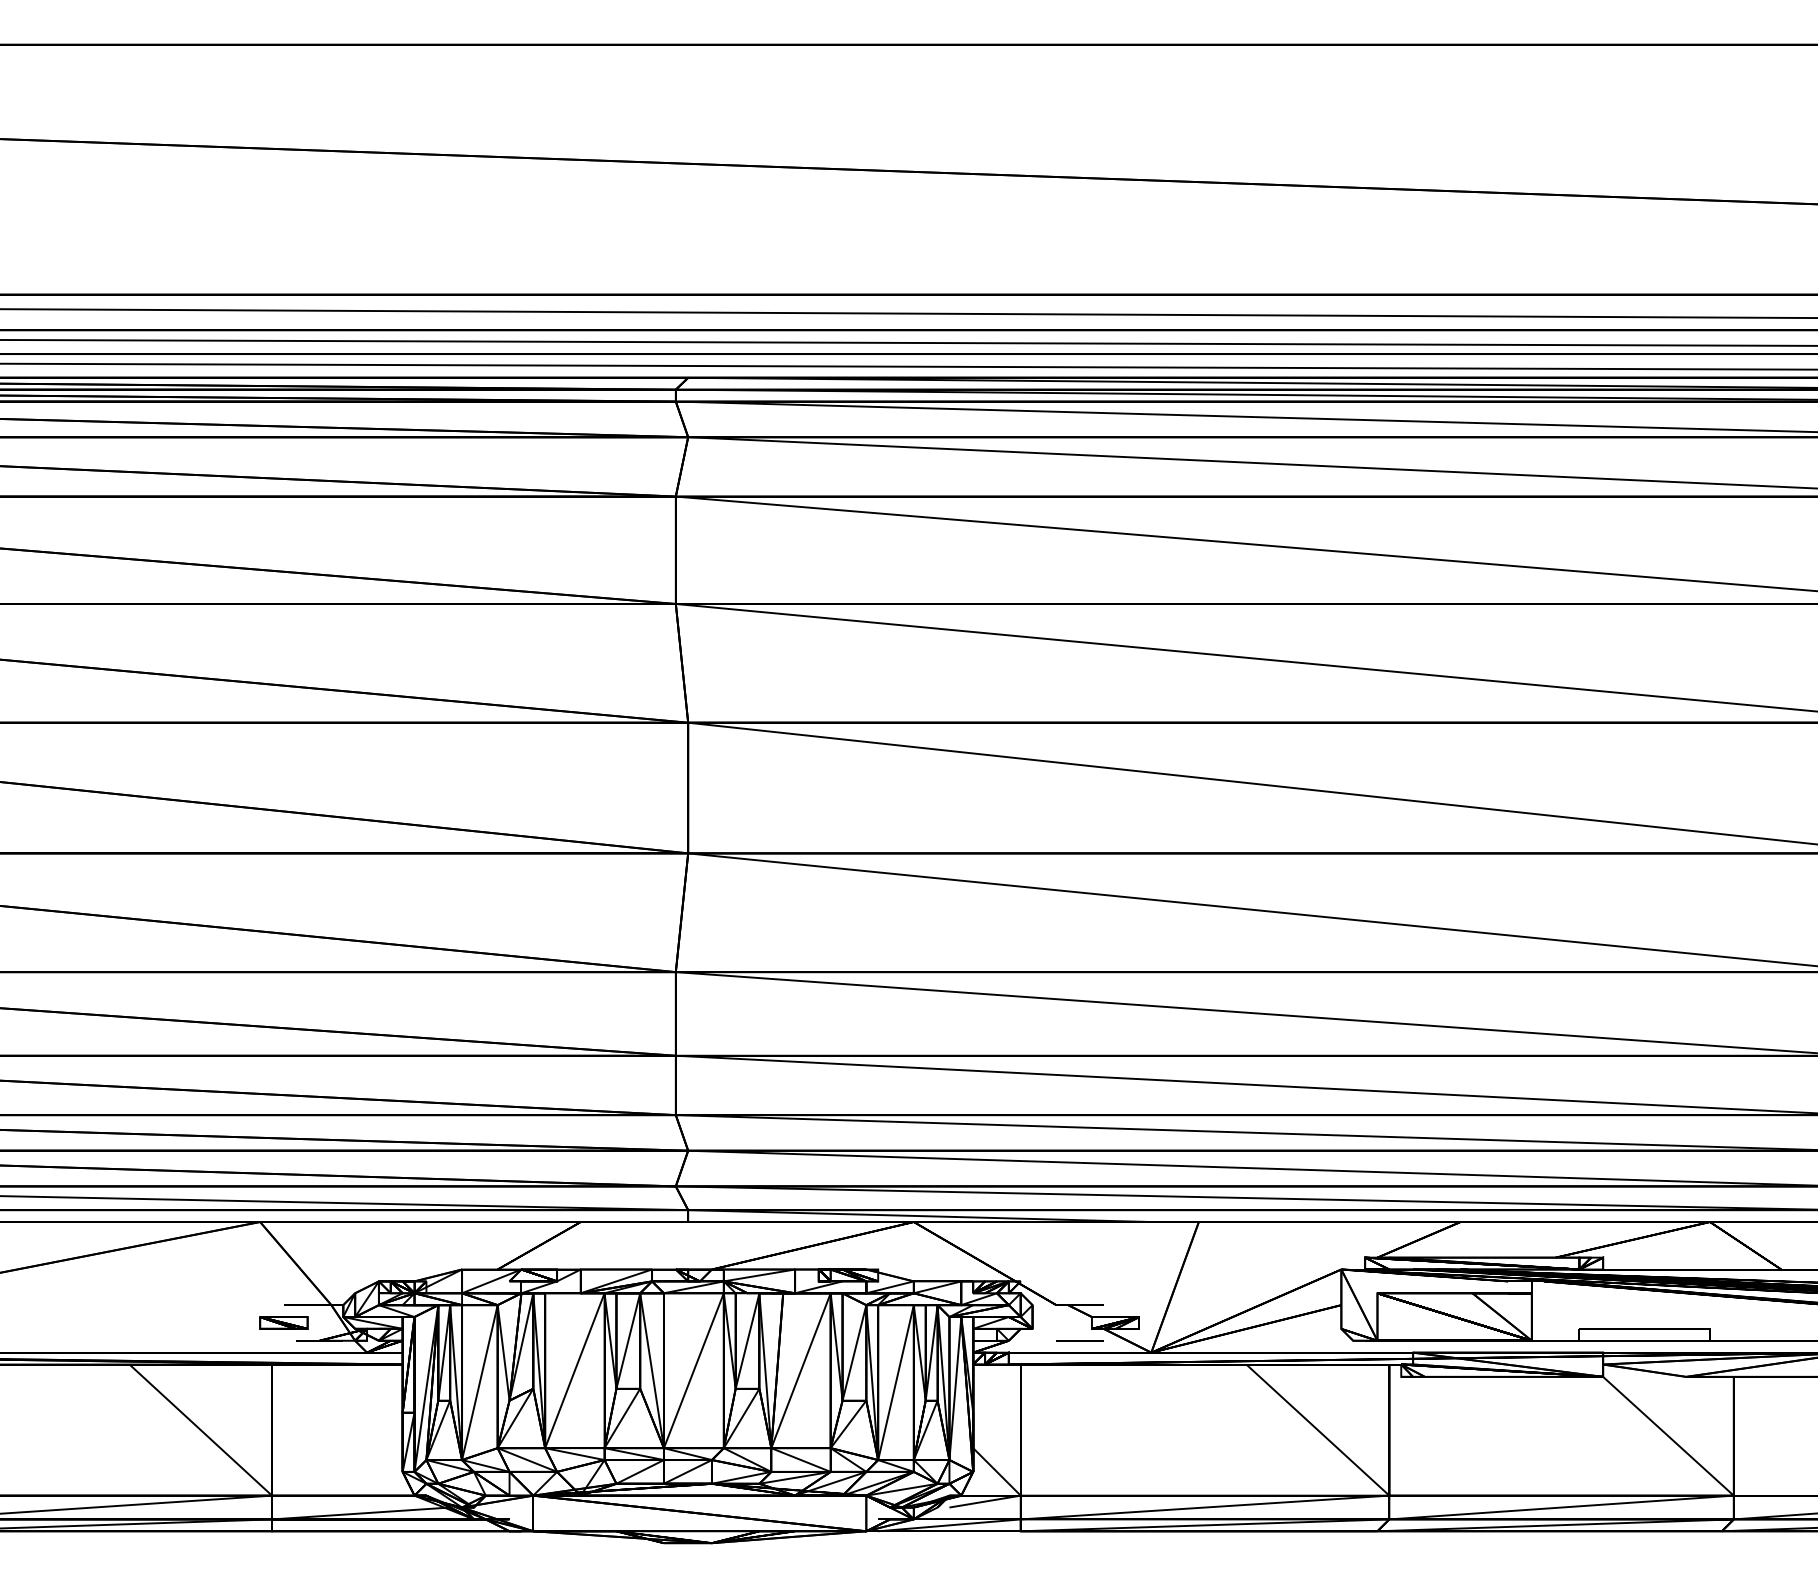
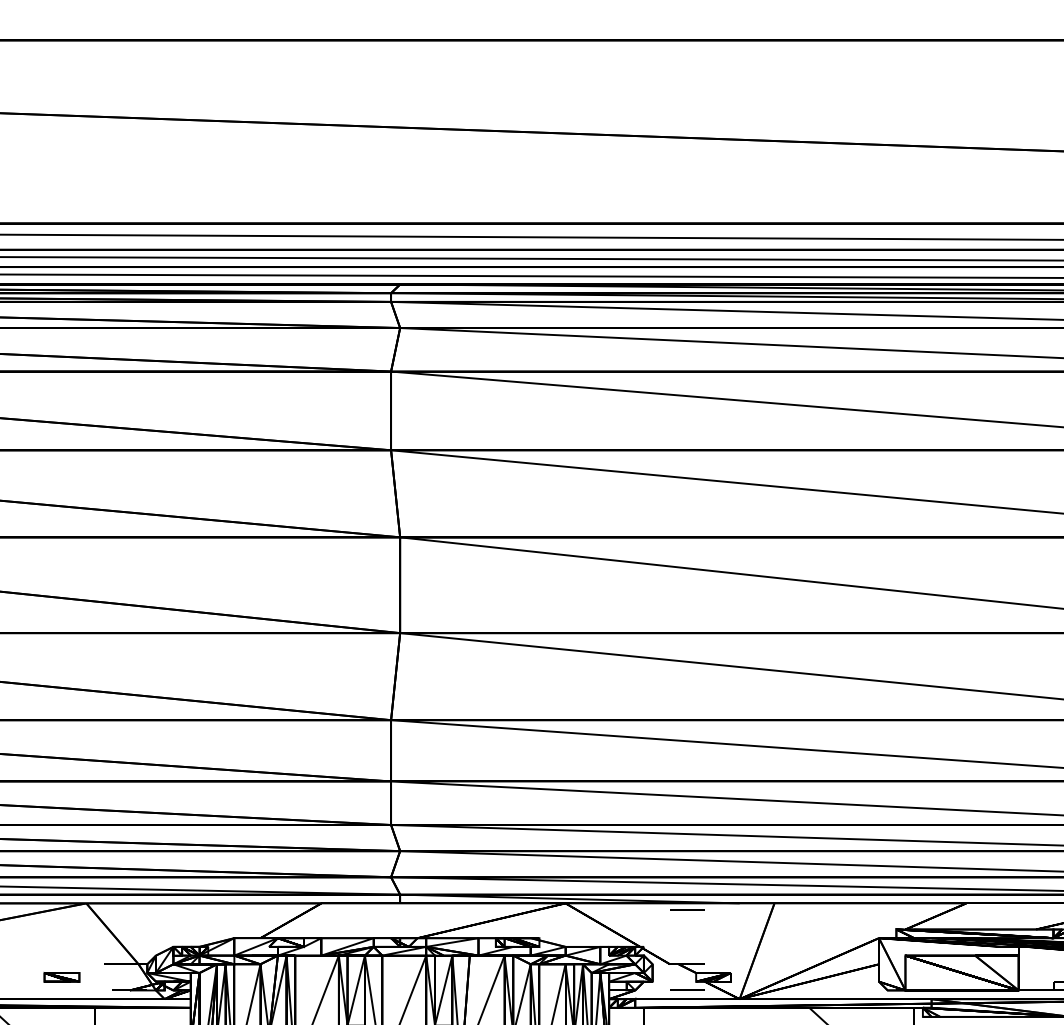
line: (1079, 1230) -> (687, 909), added
part: (283, 1322) -> (61, 977), moved

